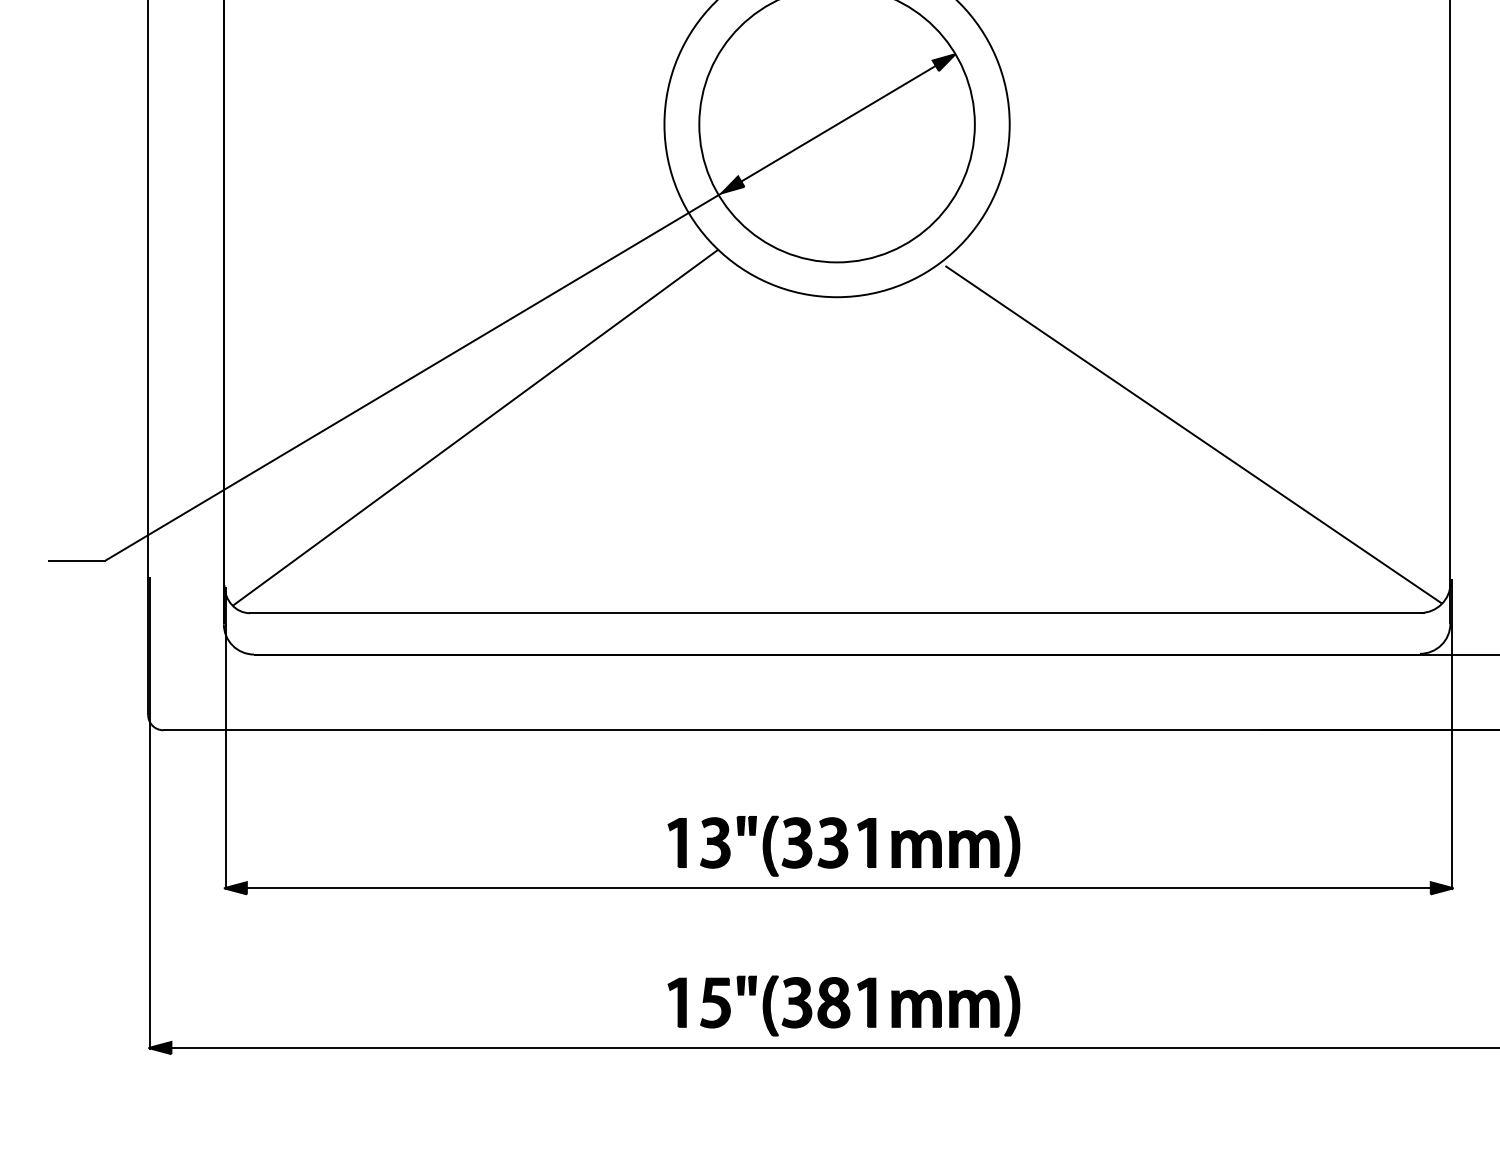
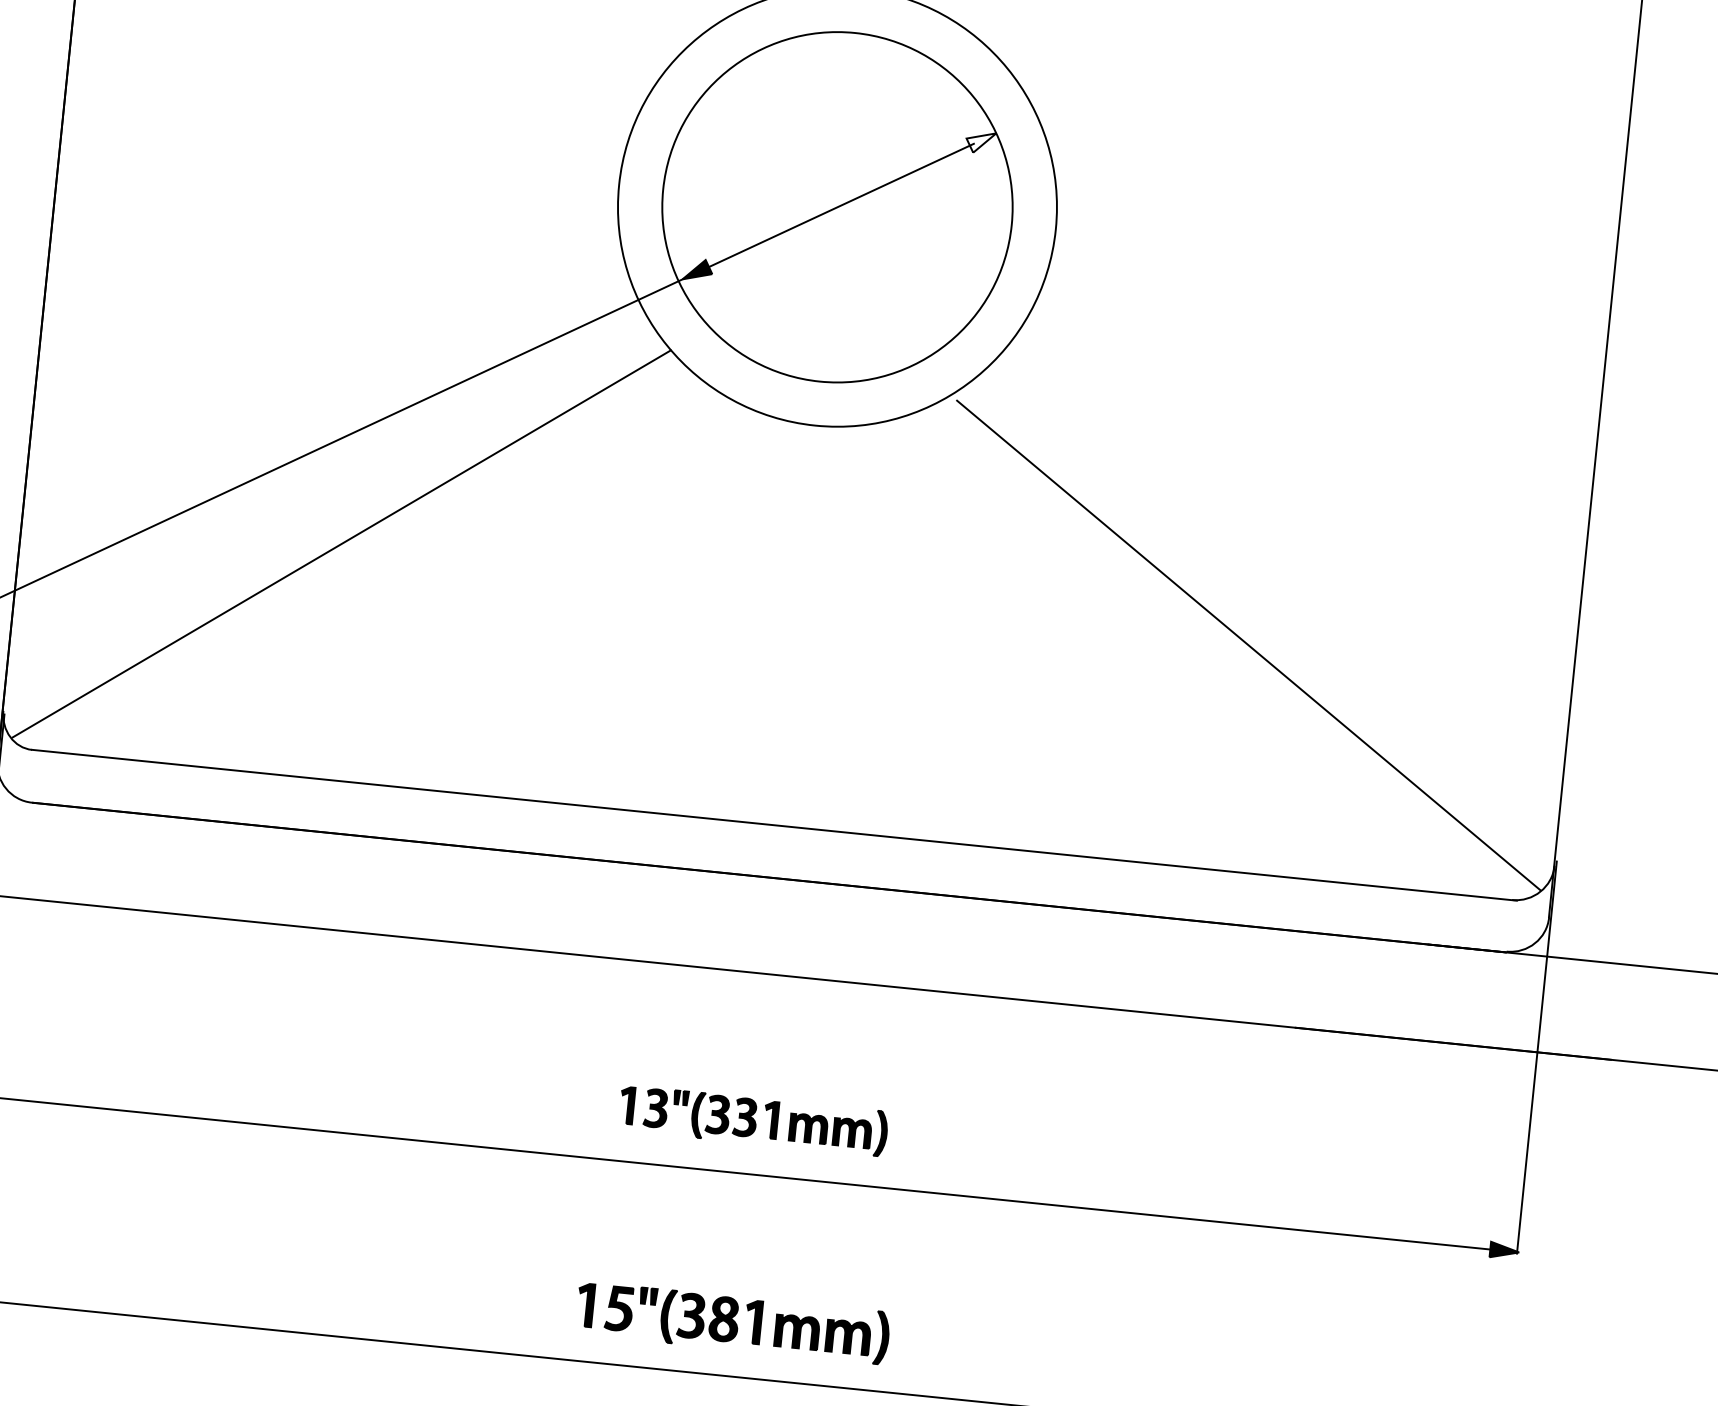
fill: (943, 62) -> (980, 142), removed
part: (843, 845) -> (752, 1119), size x0.6
part: (843, 1005) -> (732, 1322), size x0.7

